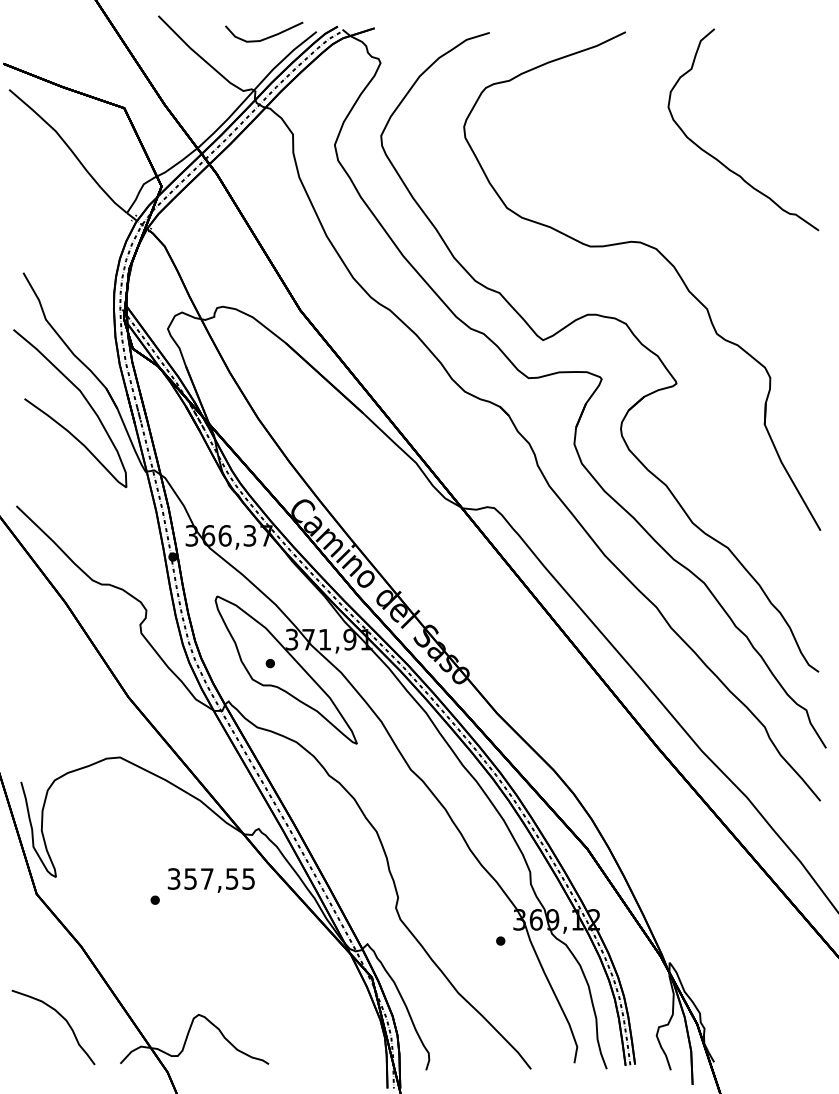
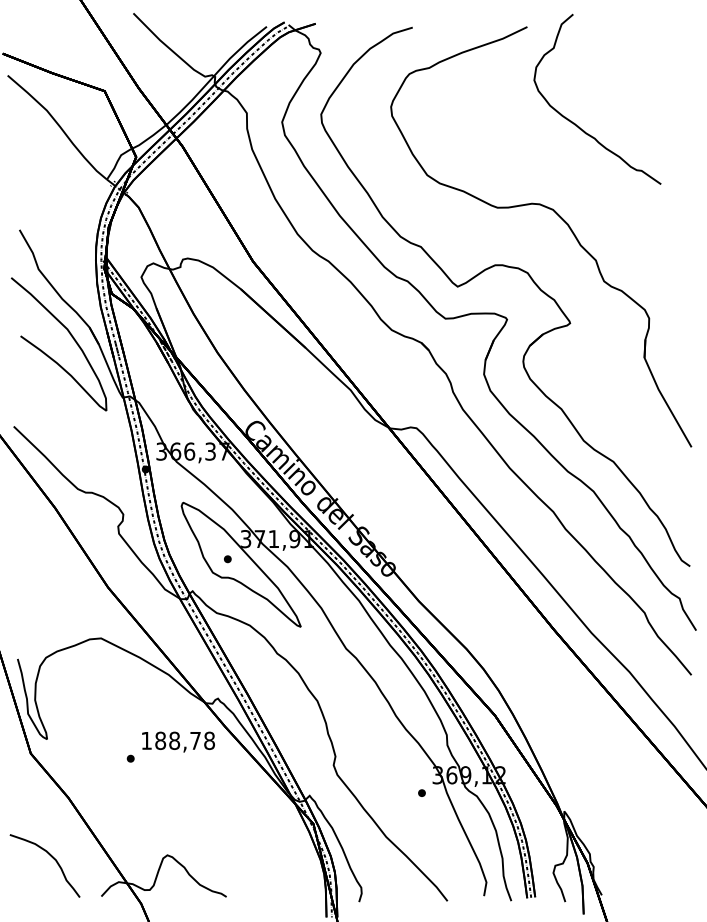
curve: (265, 37) -> (223, 31), removed
curve: (720, 160) -> (578, 125), moved
text: (210, 878) -> (177, 740), 357,55 -> 188,78

